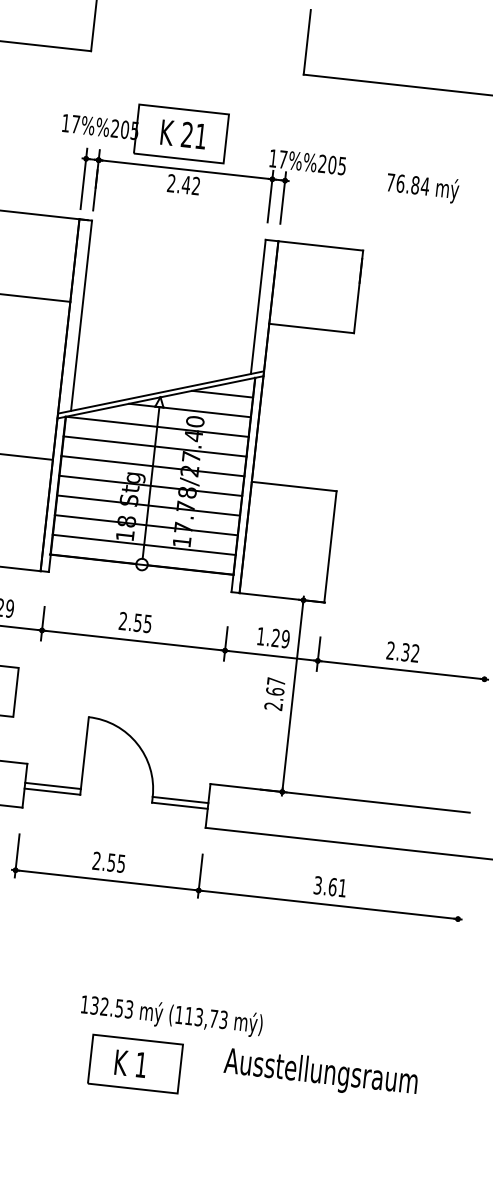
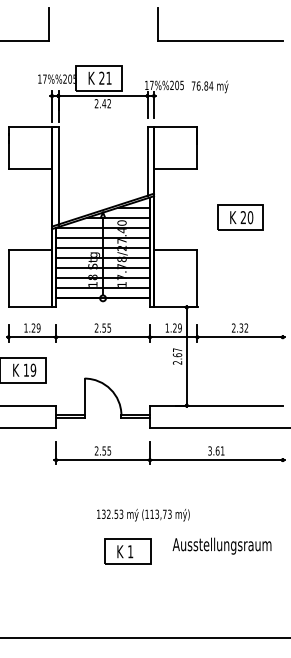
text: (423, 187) -> (210, 86), moved
part: (427, 436) -> (240, 217), added
text: (172, 1014) -> (143, 514), moved

